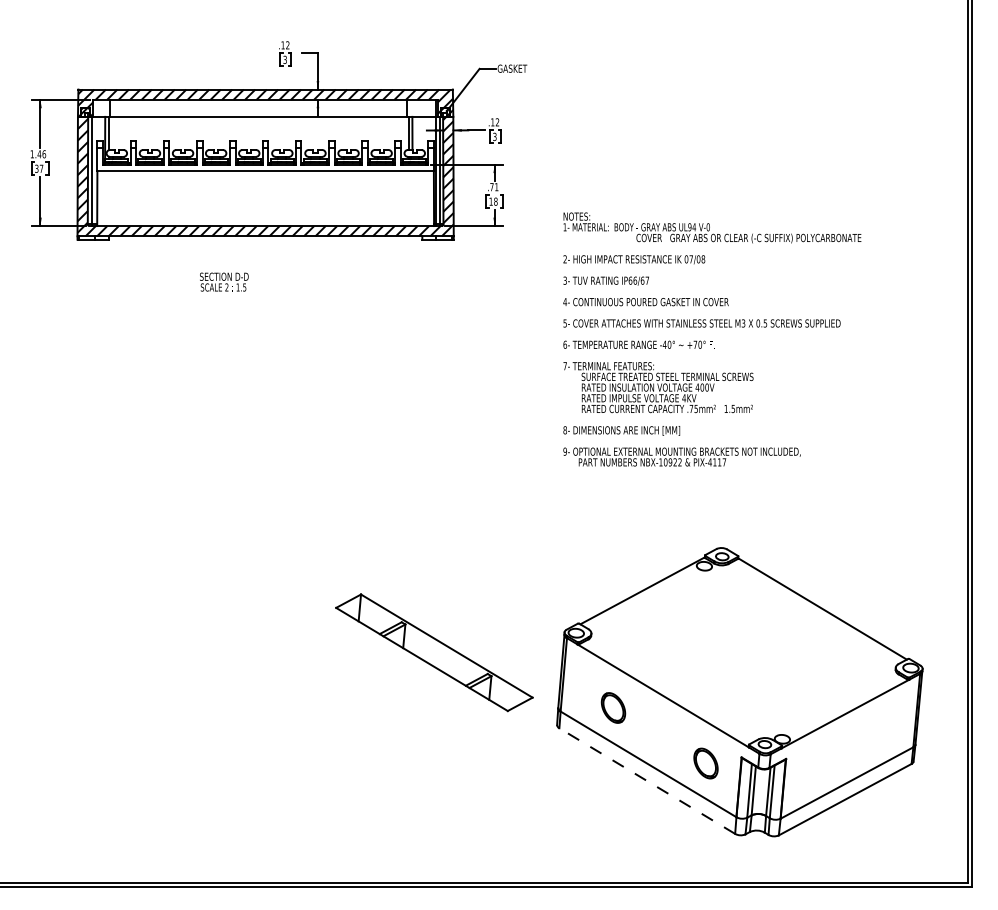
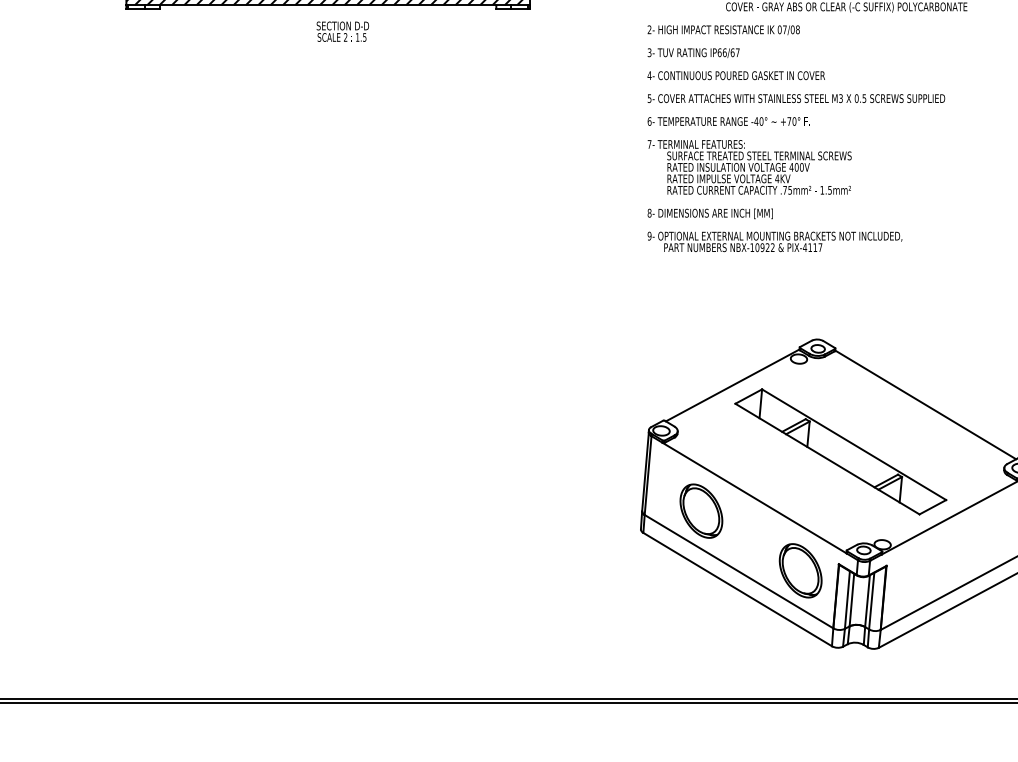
text: (224, 281) -> (343, 31), moved
part: (434, 652) -> (840, 451), moved
part: (613, 707) -> (701, 510), size x1.67
part: (705, 763) -> (800, 570), size x1.67
line: (647, 781) -> (737, 590), dashed -> solid

